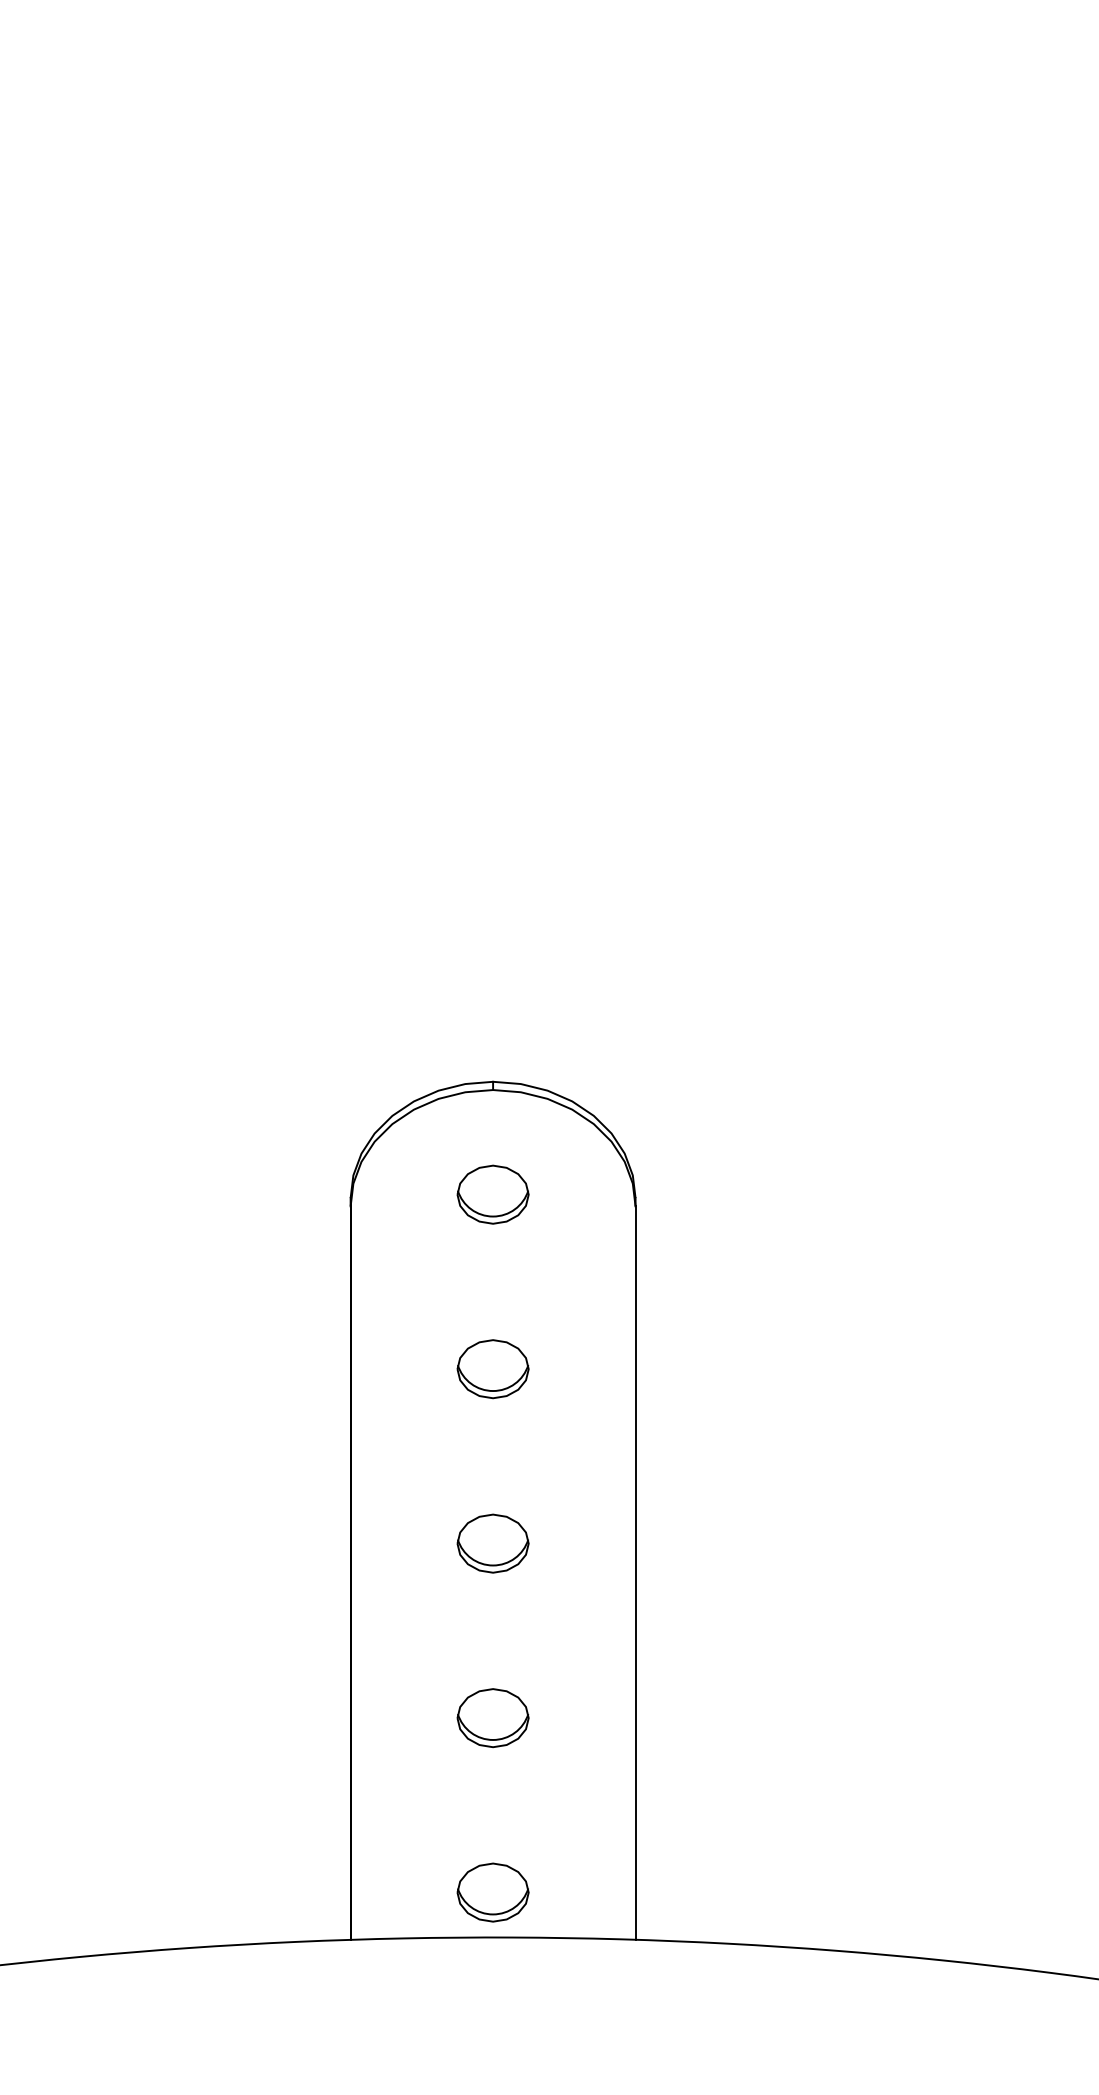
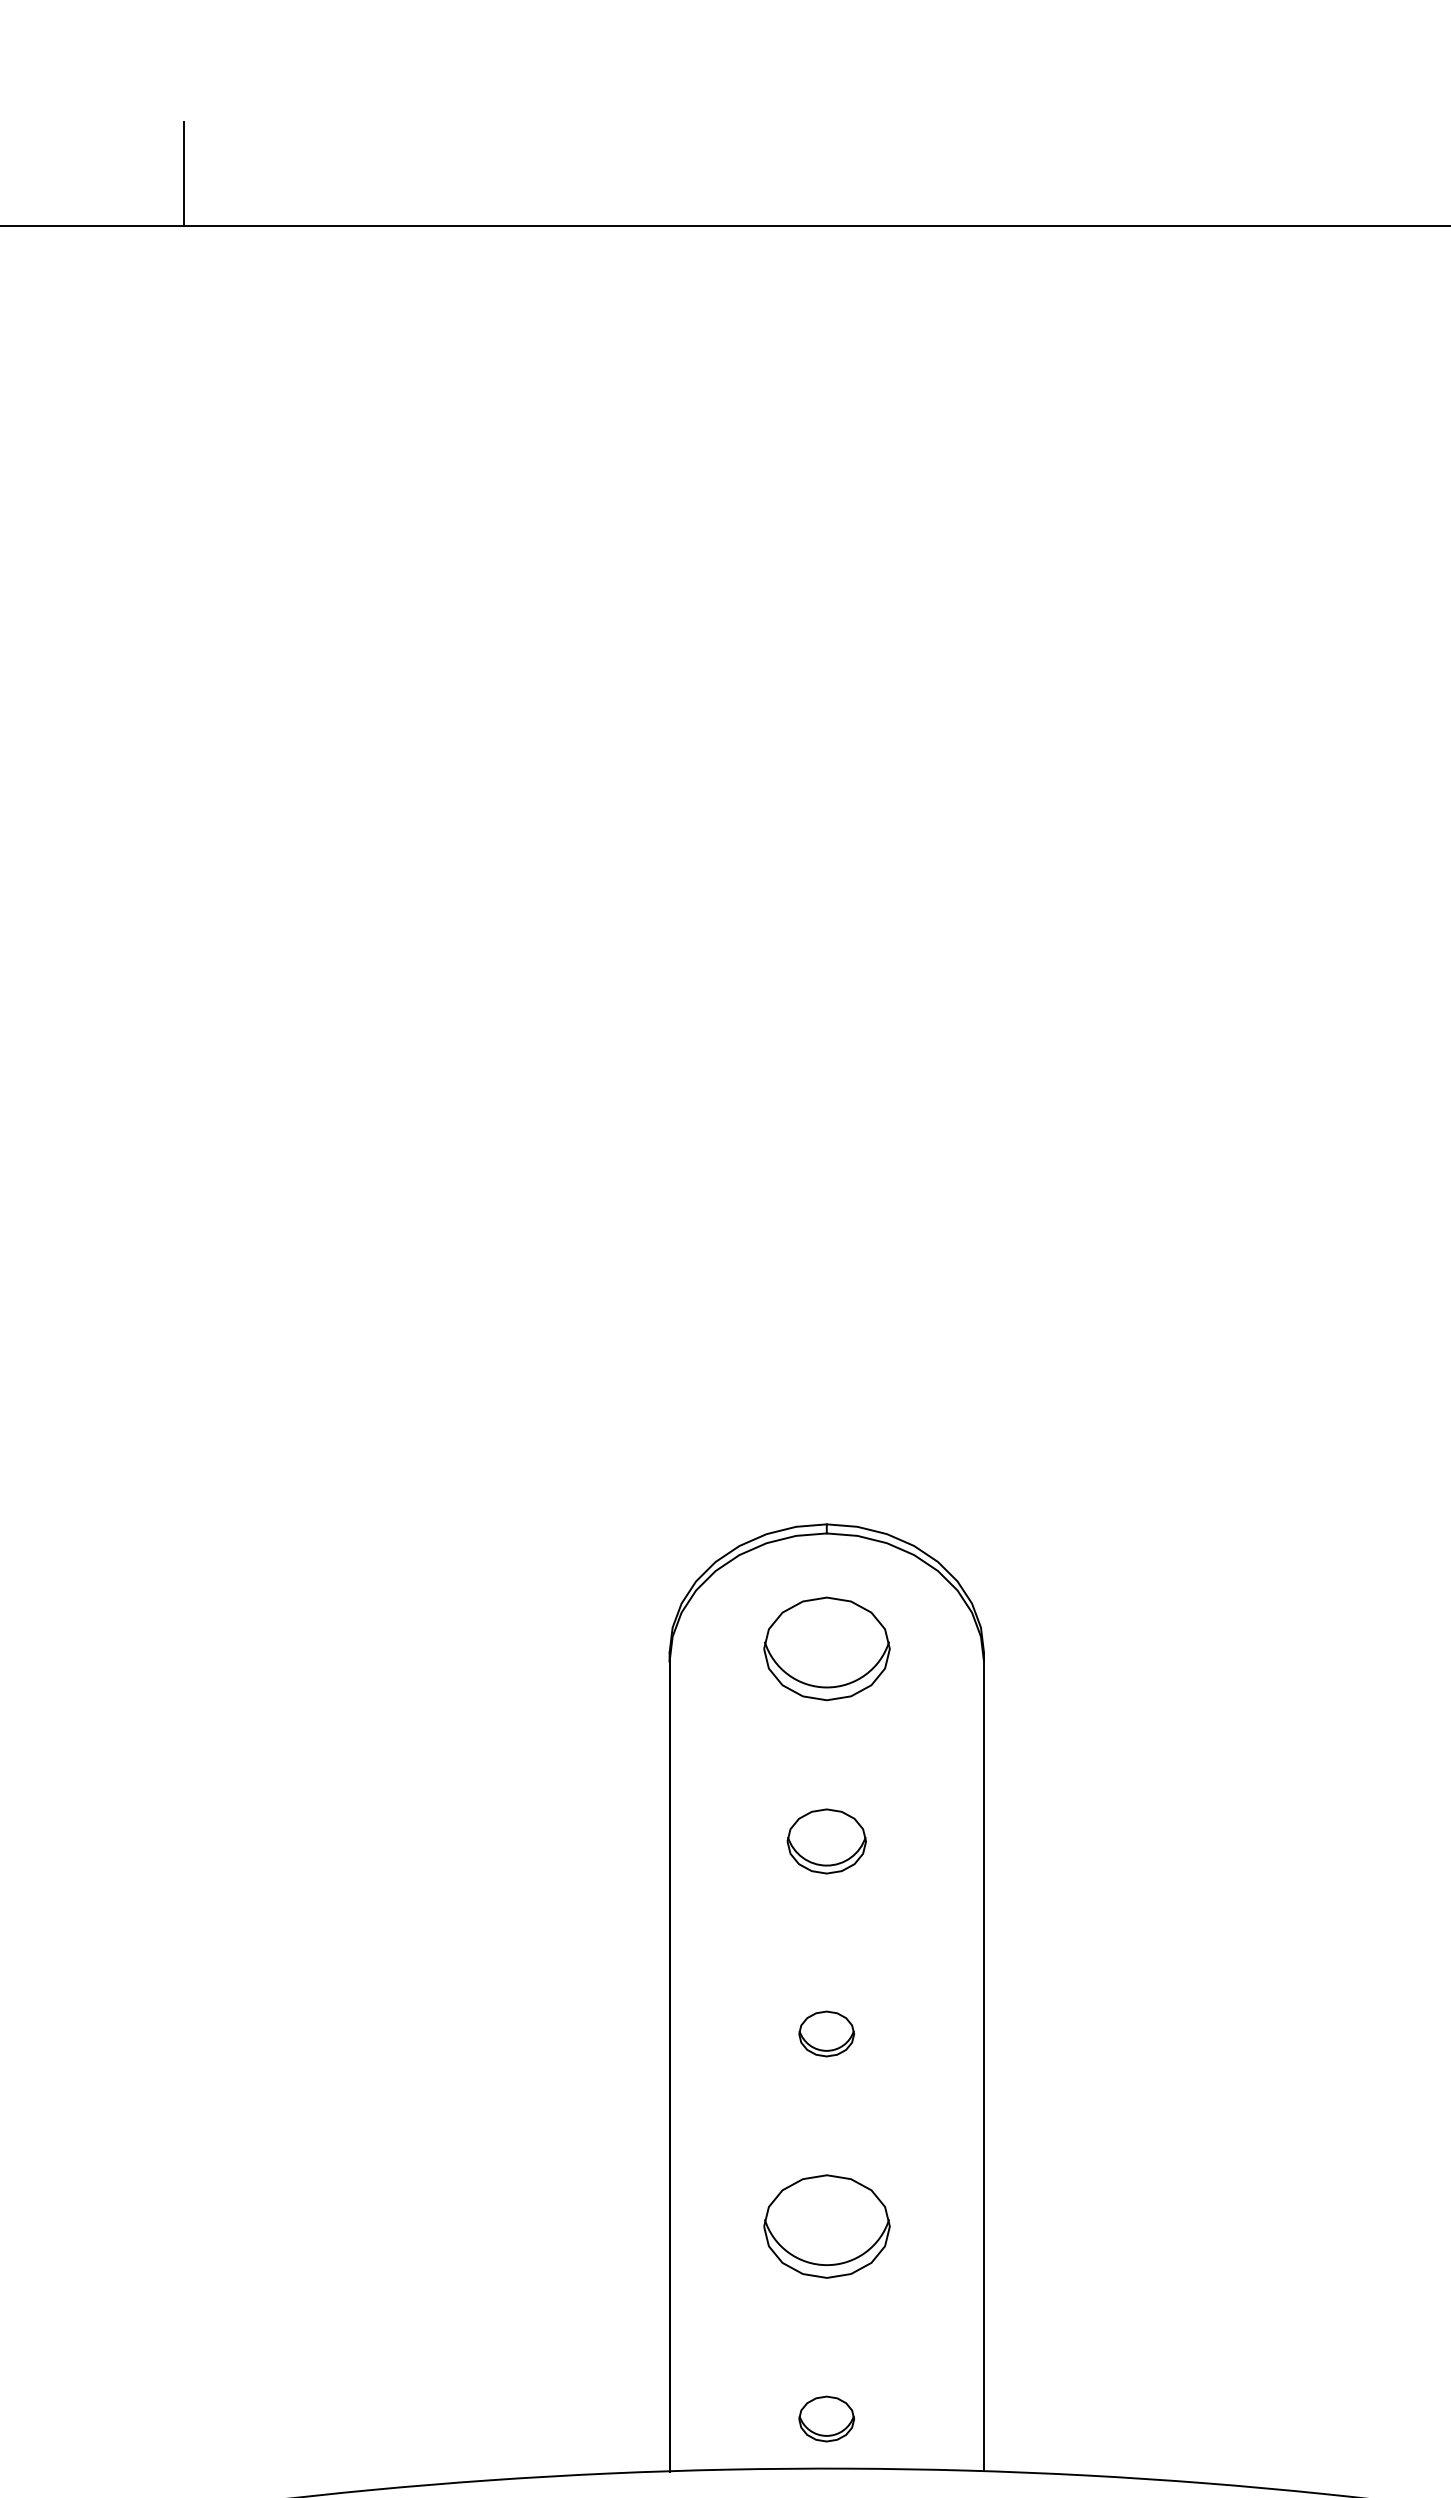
part: (492, 1194) -> (826, 1648), size x1.6
part: (492, 1543) -> (826, 2033), size x0.7
part: (492, 1718) -> (826, 2226), size x1.6
part: (492, 1892) -> (826, 2418), size x0.7

